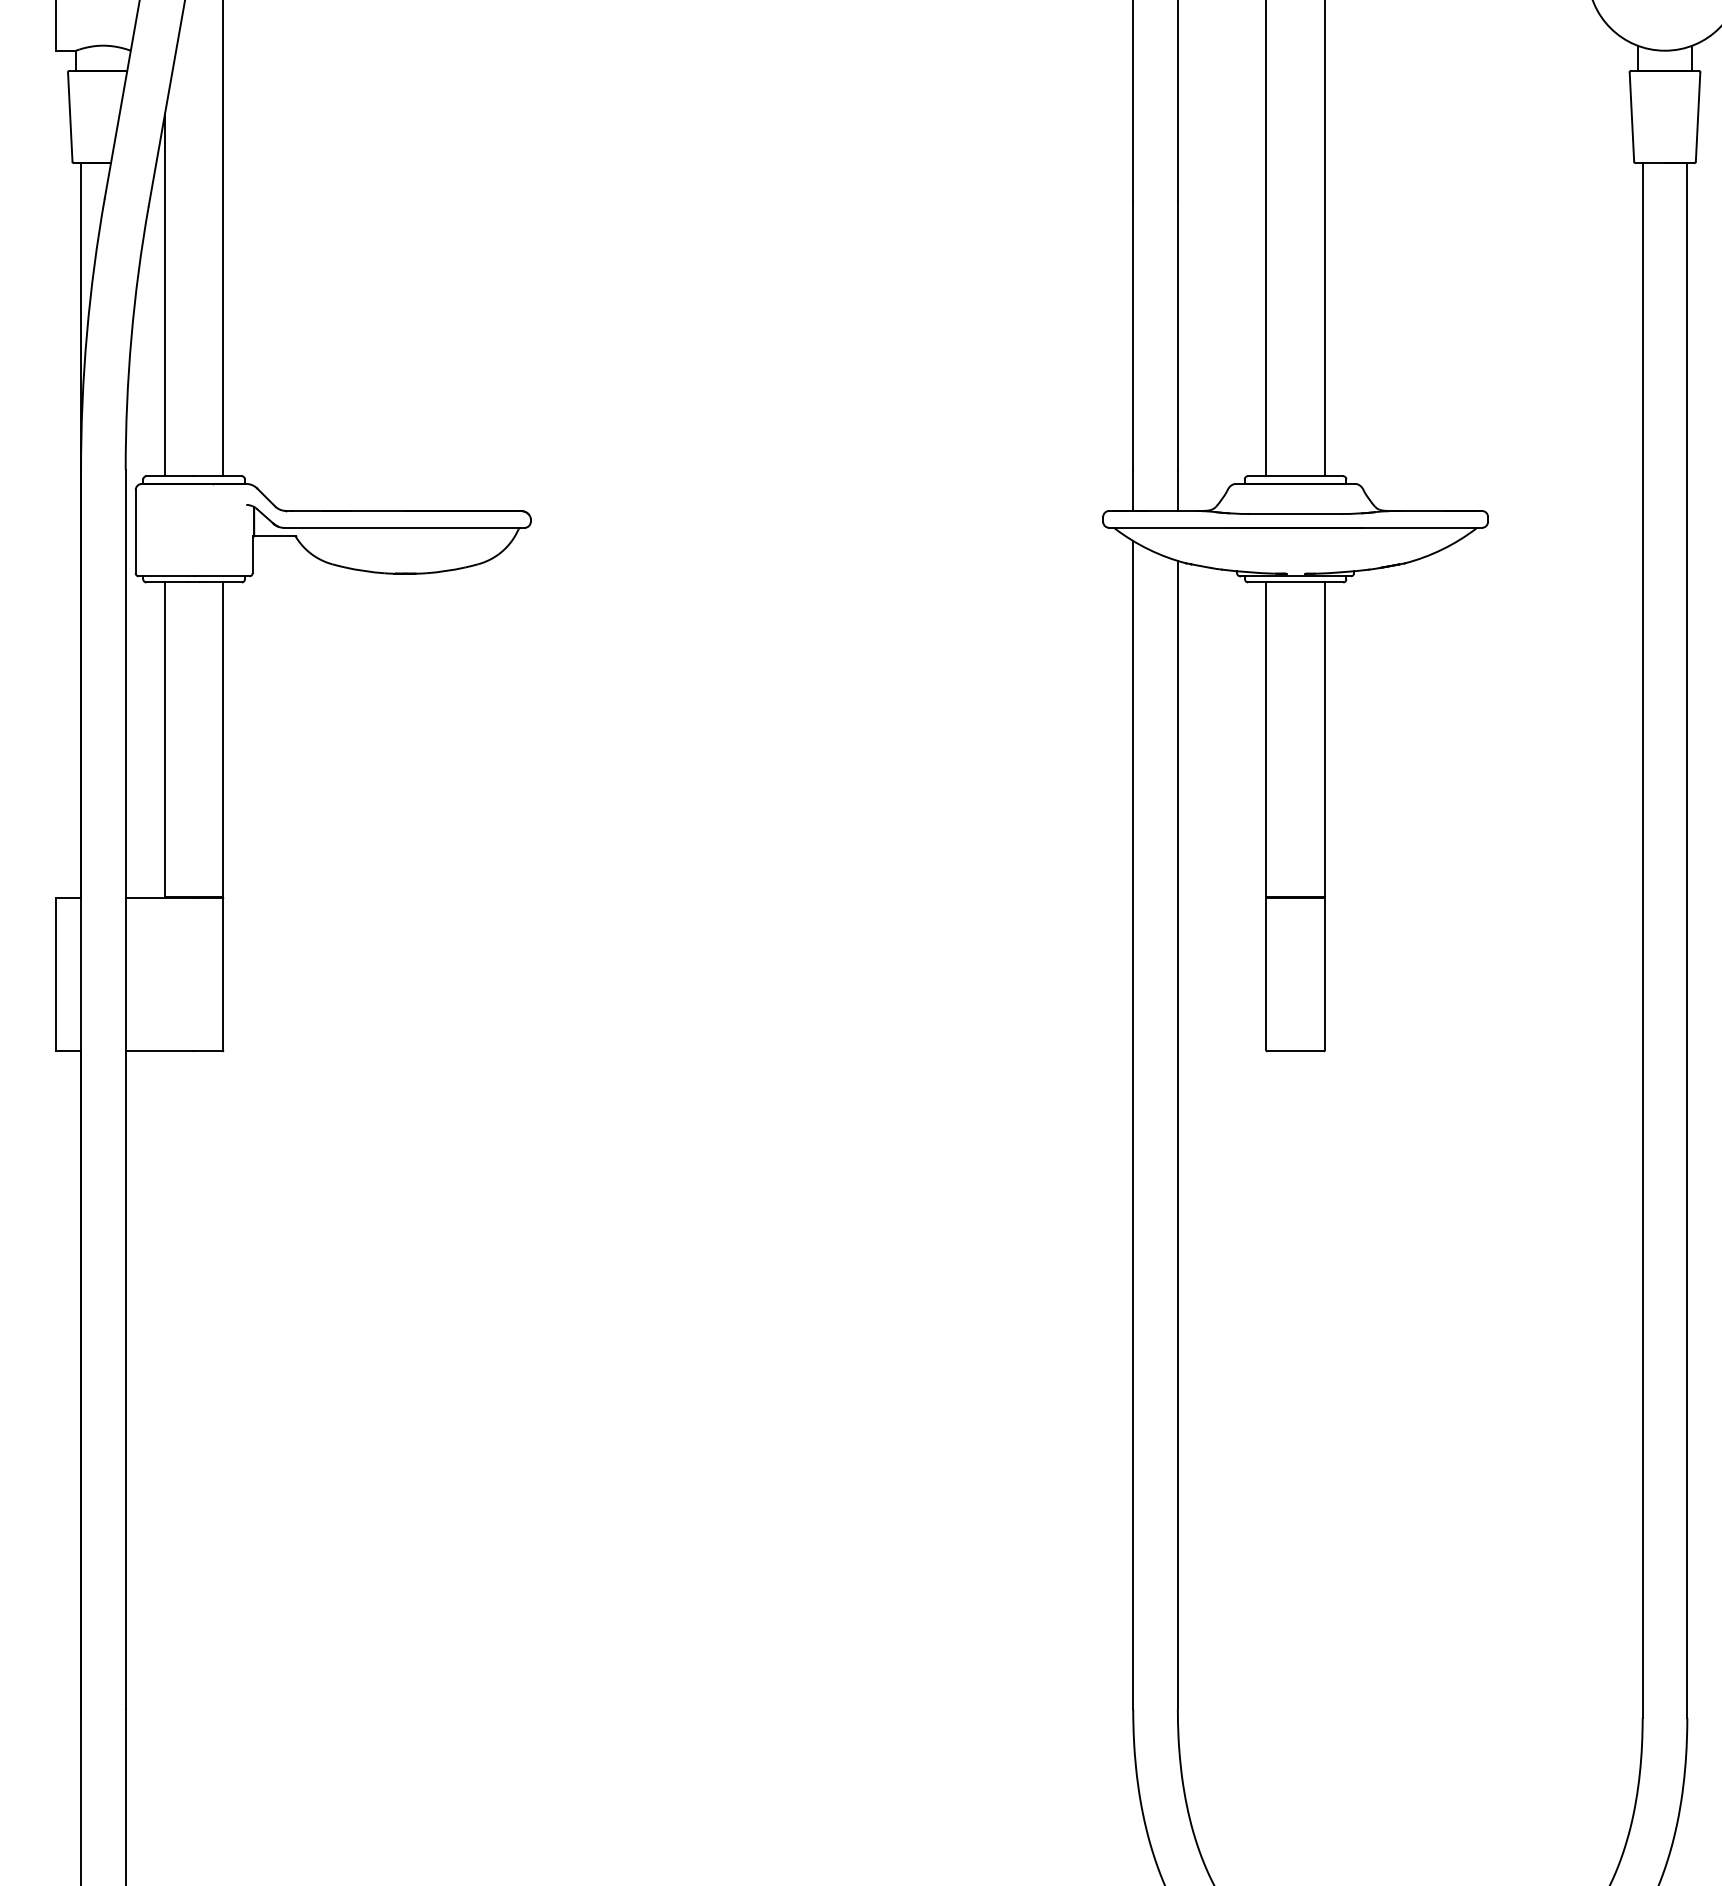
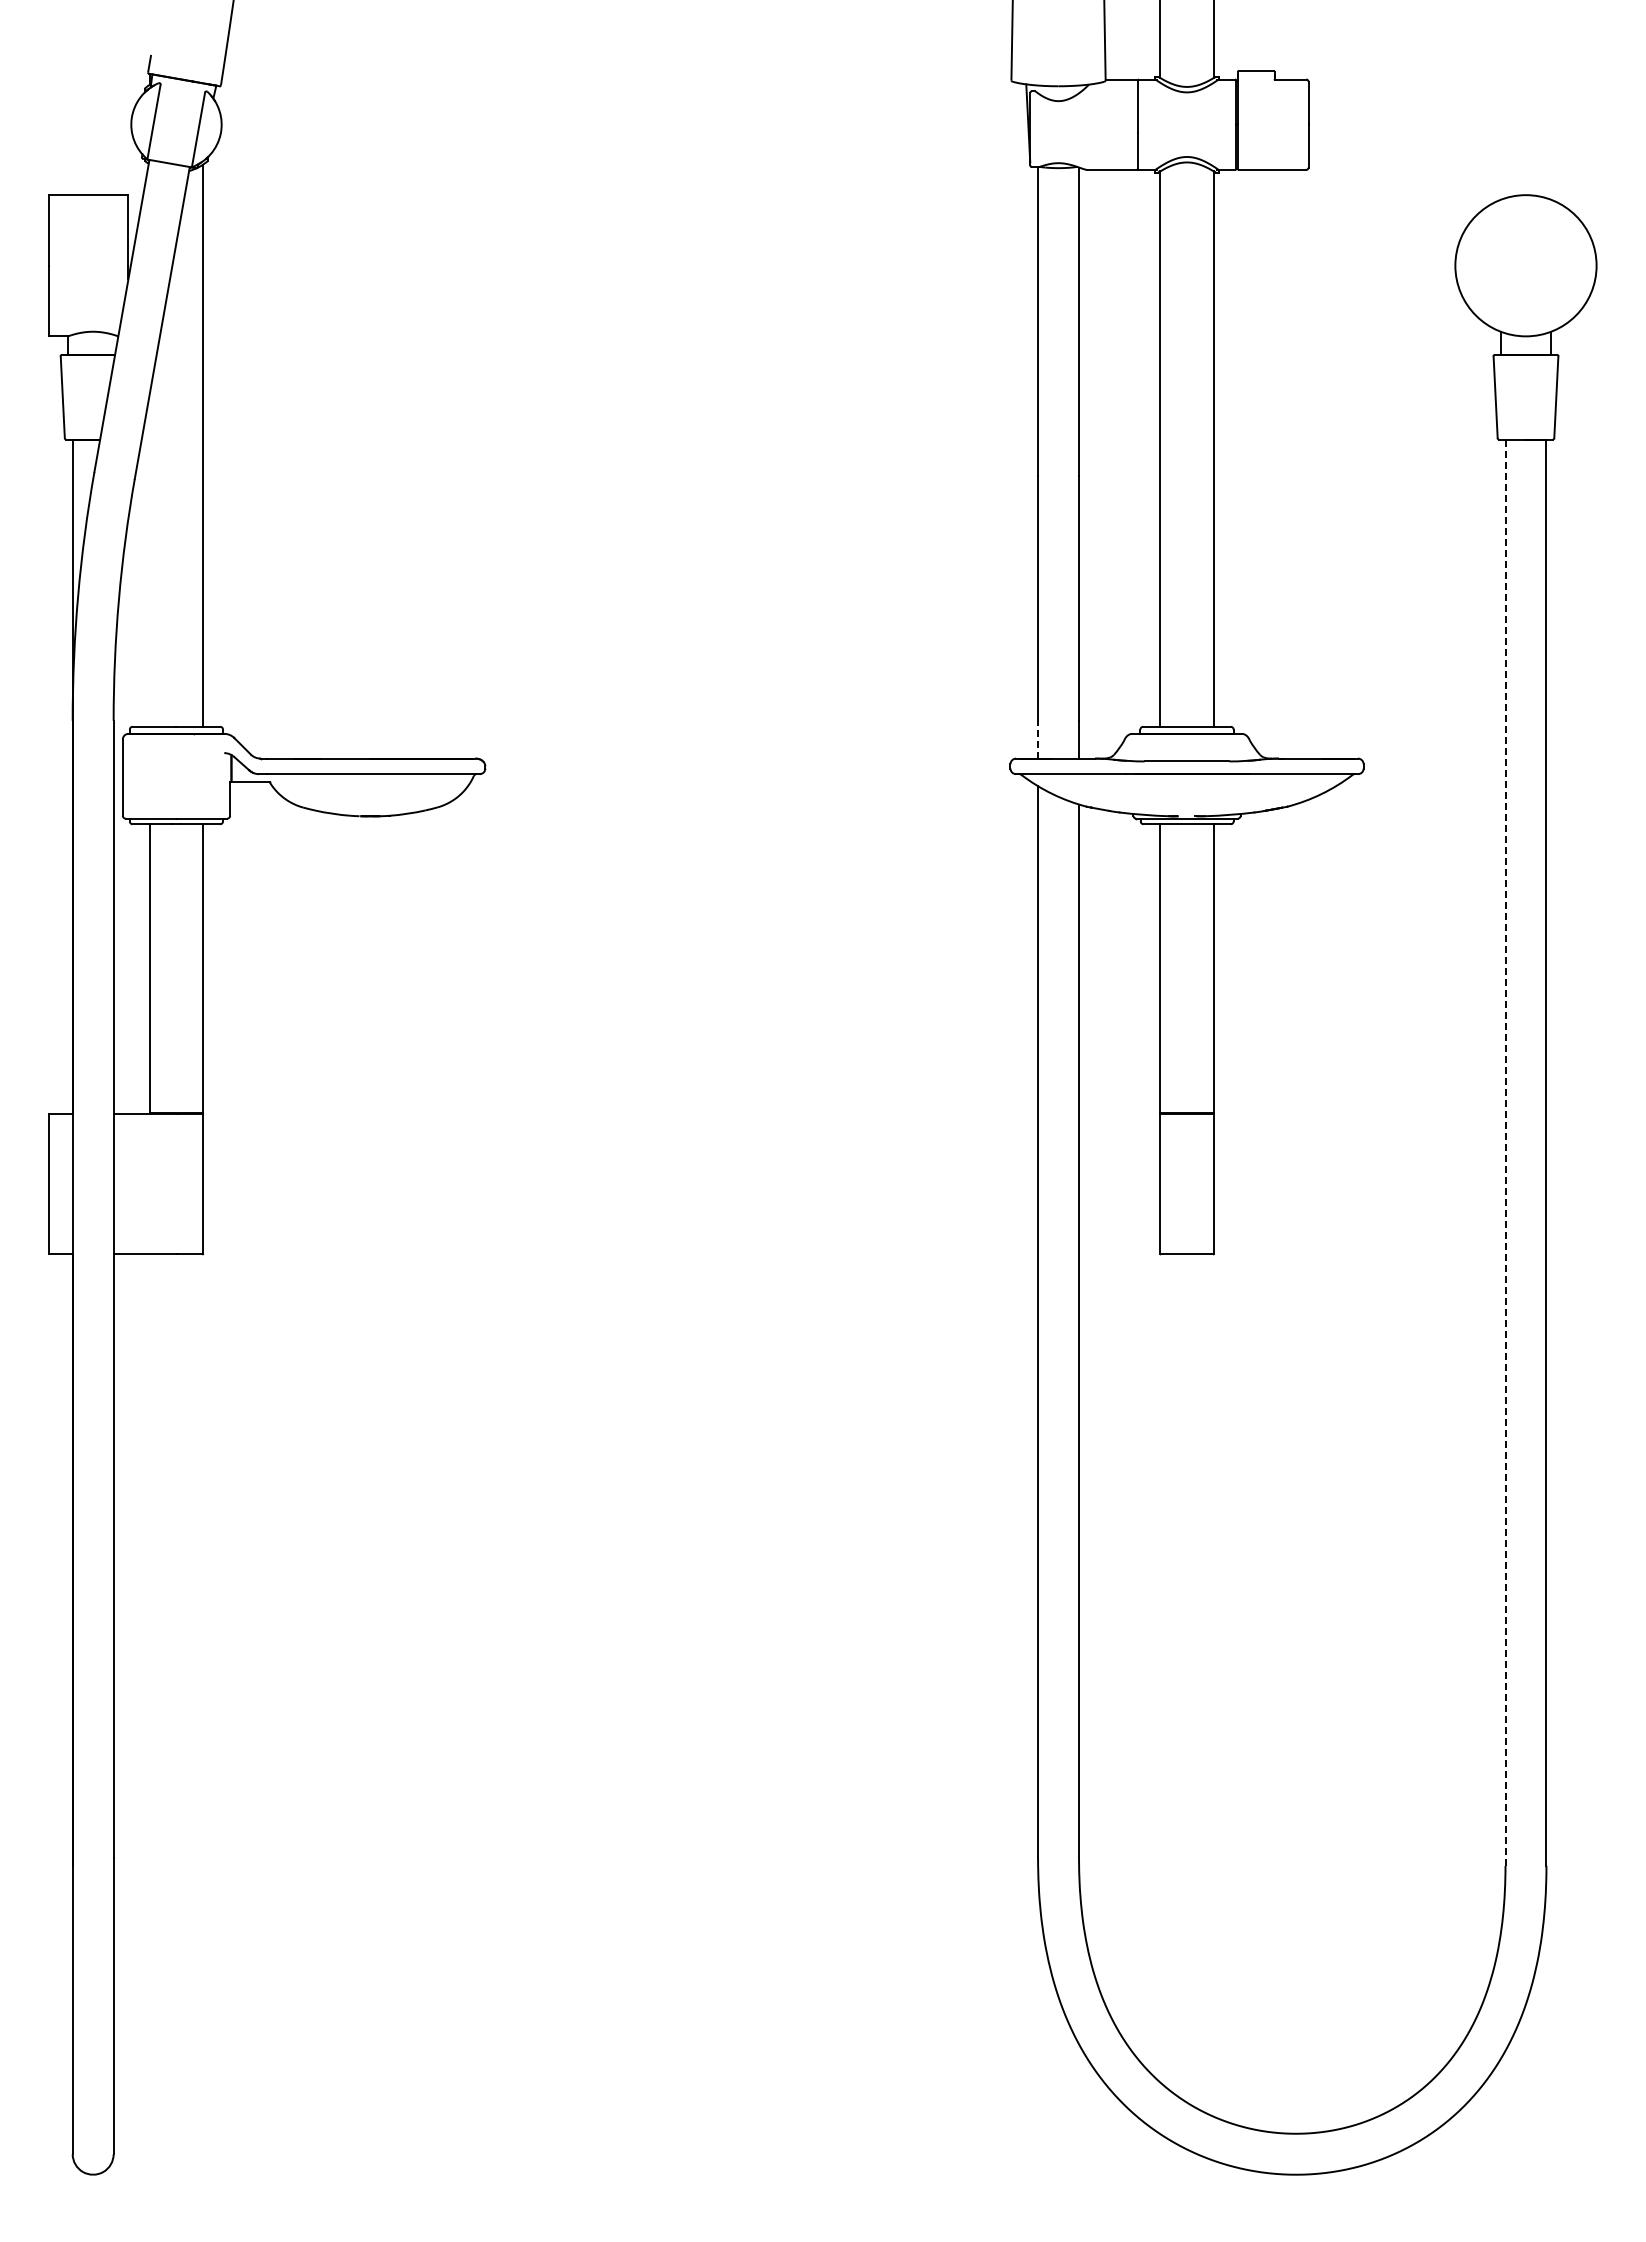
line: (164, 294) -> (149, 560), removed
line: (1133, 490) -> (1038, 739), solid -> dashed
line: (1642, 941) -> (1505, 1153), solid -> dashed

